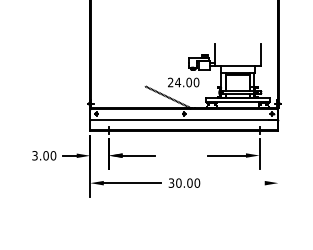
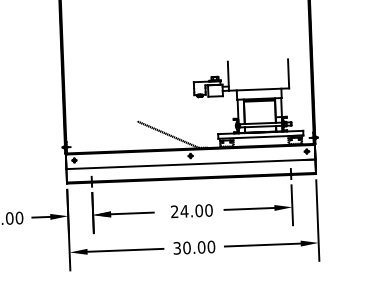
text: (183, 82) -> (191, 211), moved
line: (278, 165) -> (318, 219), added
line: (235, 183) -> (261, 245), added

